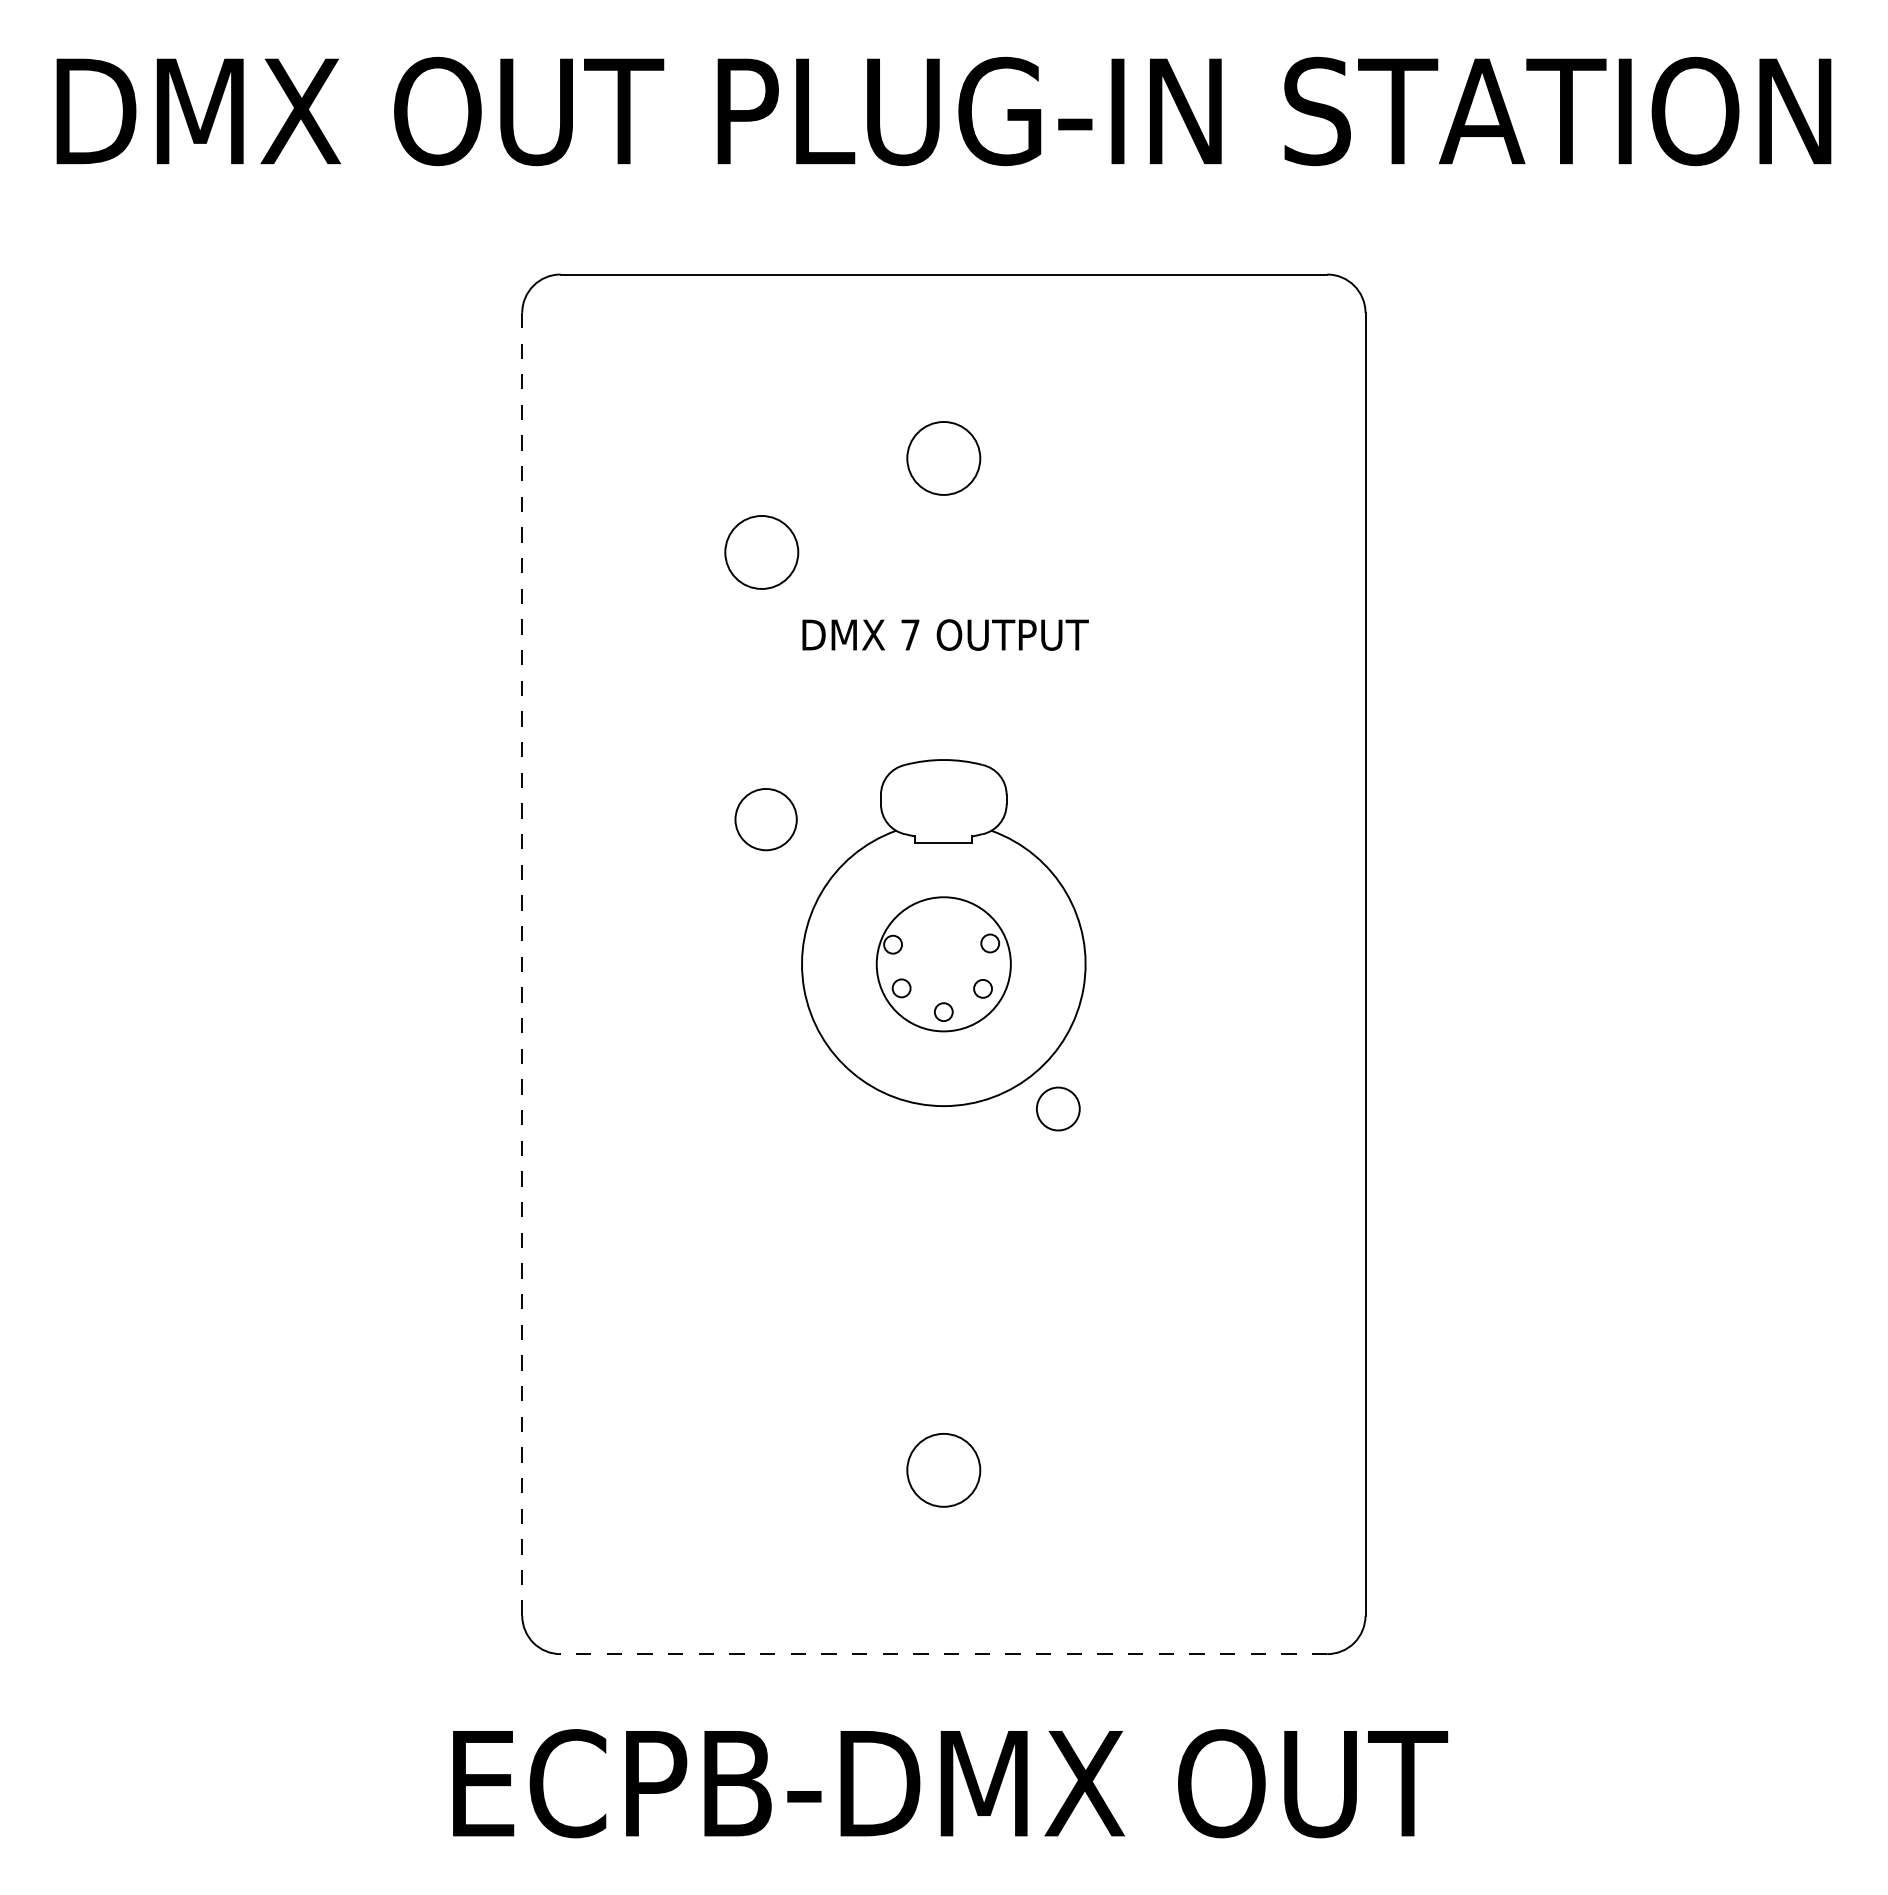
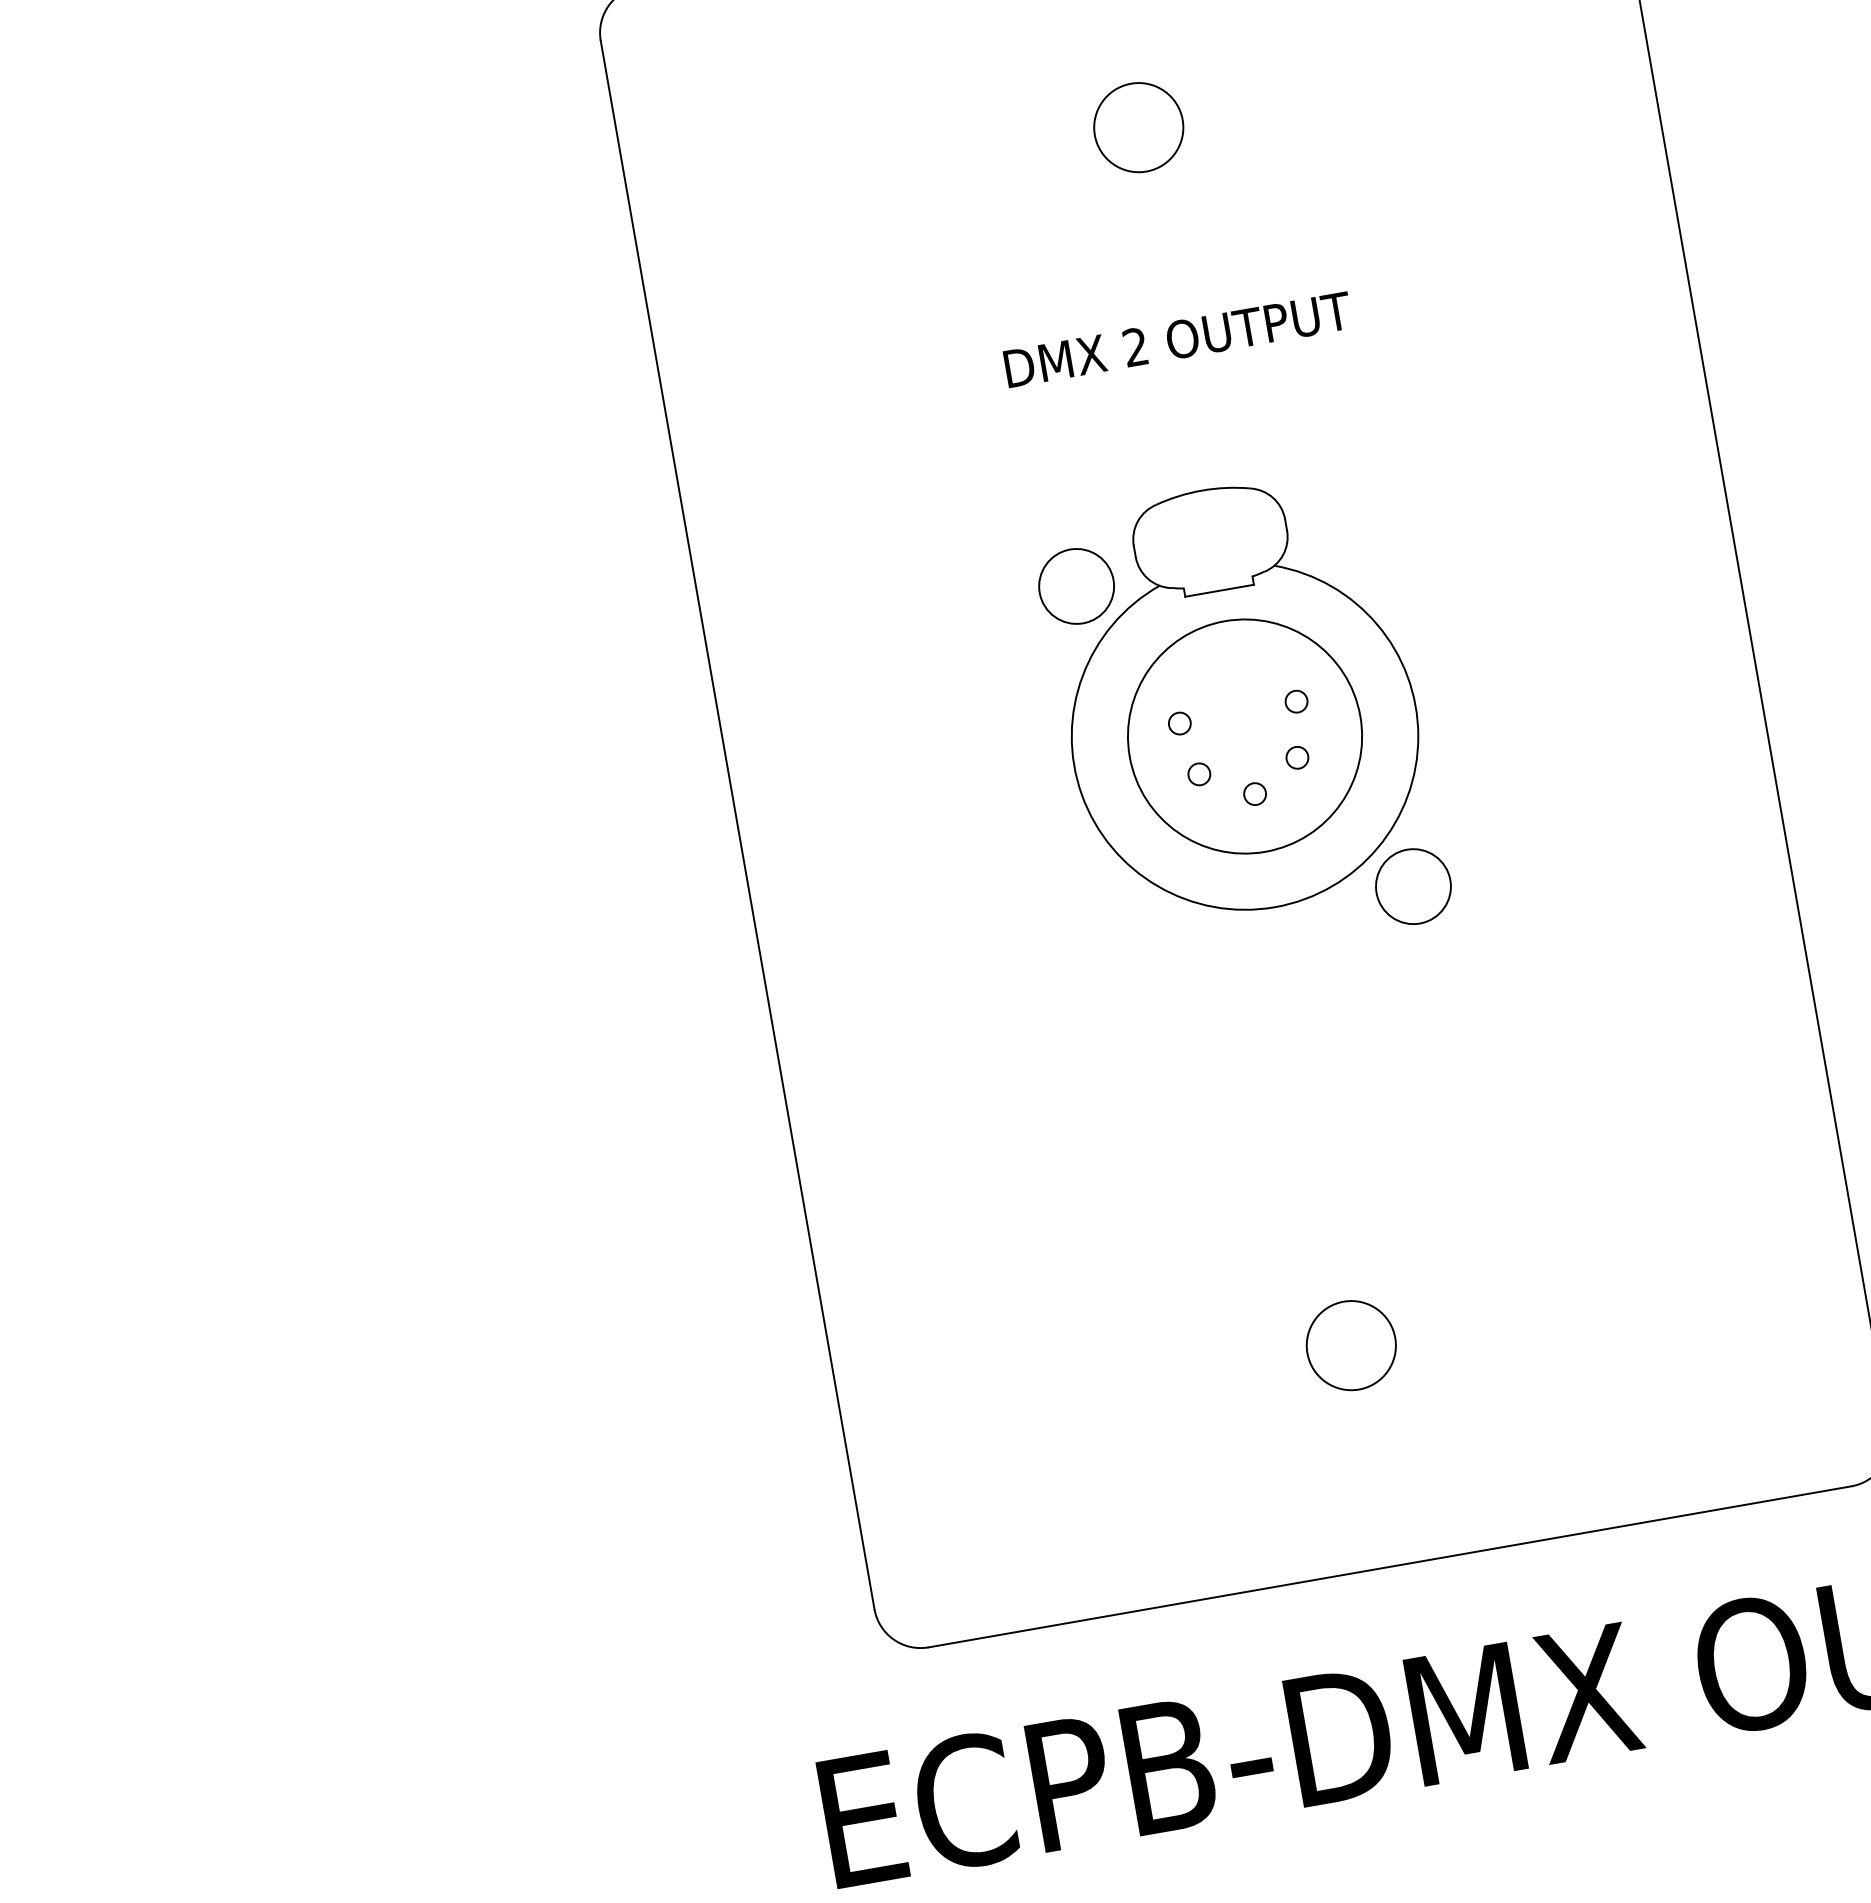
circle: (761, 552) -> (939, 279), removed
text: (910, 634) -> (1135, 346), 7 -> 2
circle: (765, 819) -> (1075, 586), moved
line: (522, 963) -> (737, 824), dashed -> solid
circle: (943, 964) -> (1244, 736), size x1.43
circle: (1057, 1108) -> (1412, 886), size x1.43
line: (943, 1654) -> (1389, 1567), dashed -> solid

